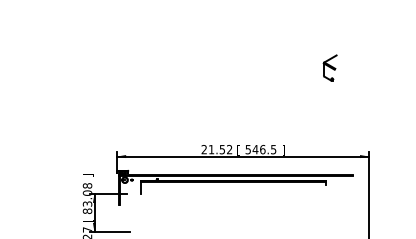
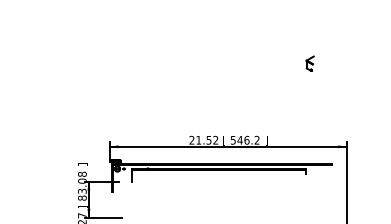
part: (329, 67) -> (309, 63), size x0.6
text: (273, 149) -> (257, 140), 546.5 -> 546.2
text: (87, 220) -> (82, 206), [ -> ]

